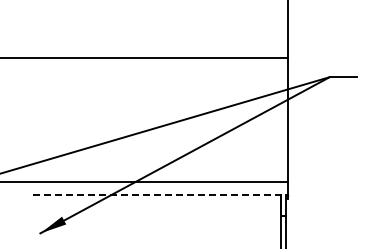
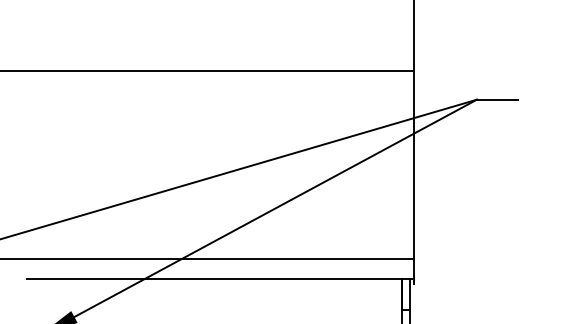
line: (160, 195) -> (220, 279), dashed -> solid

